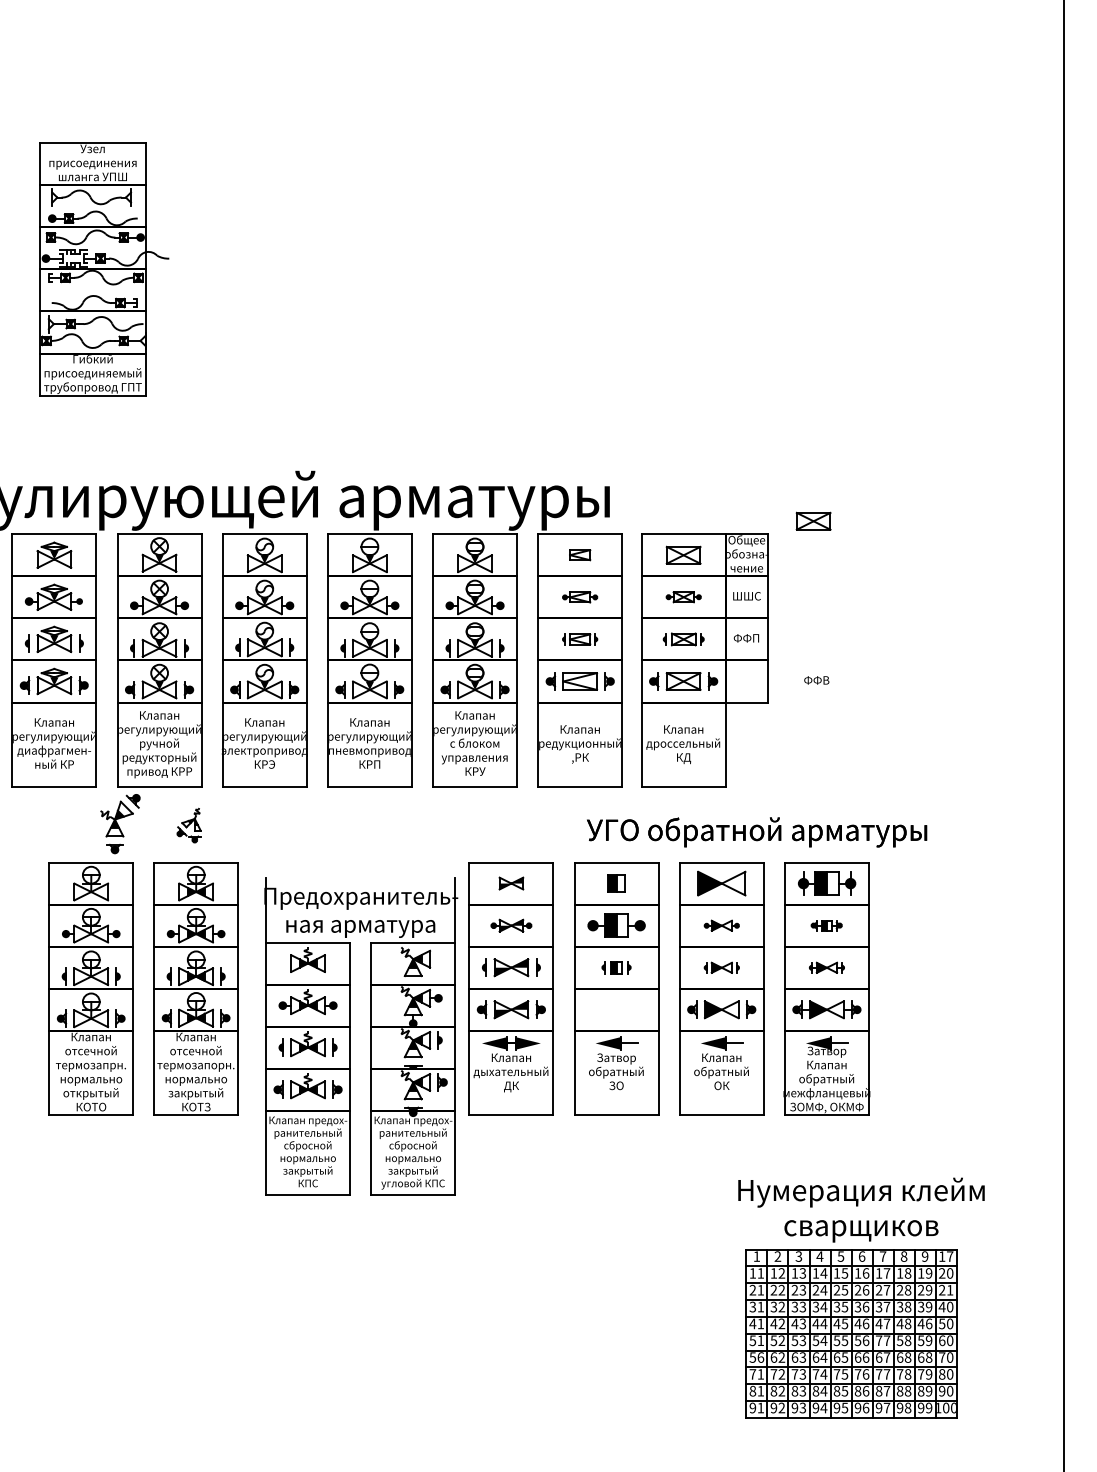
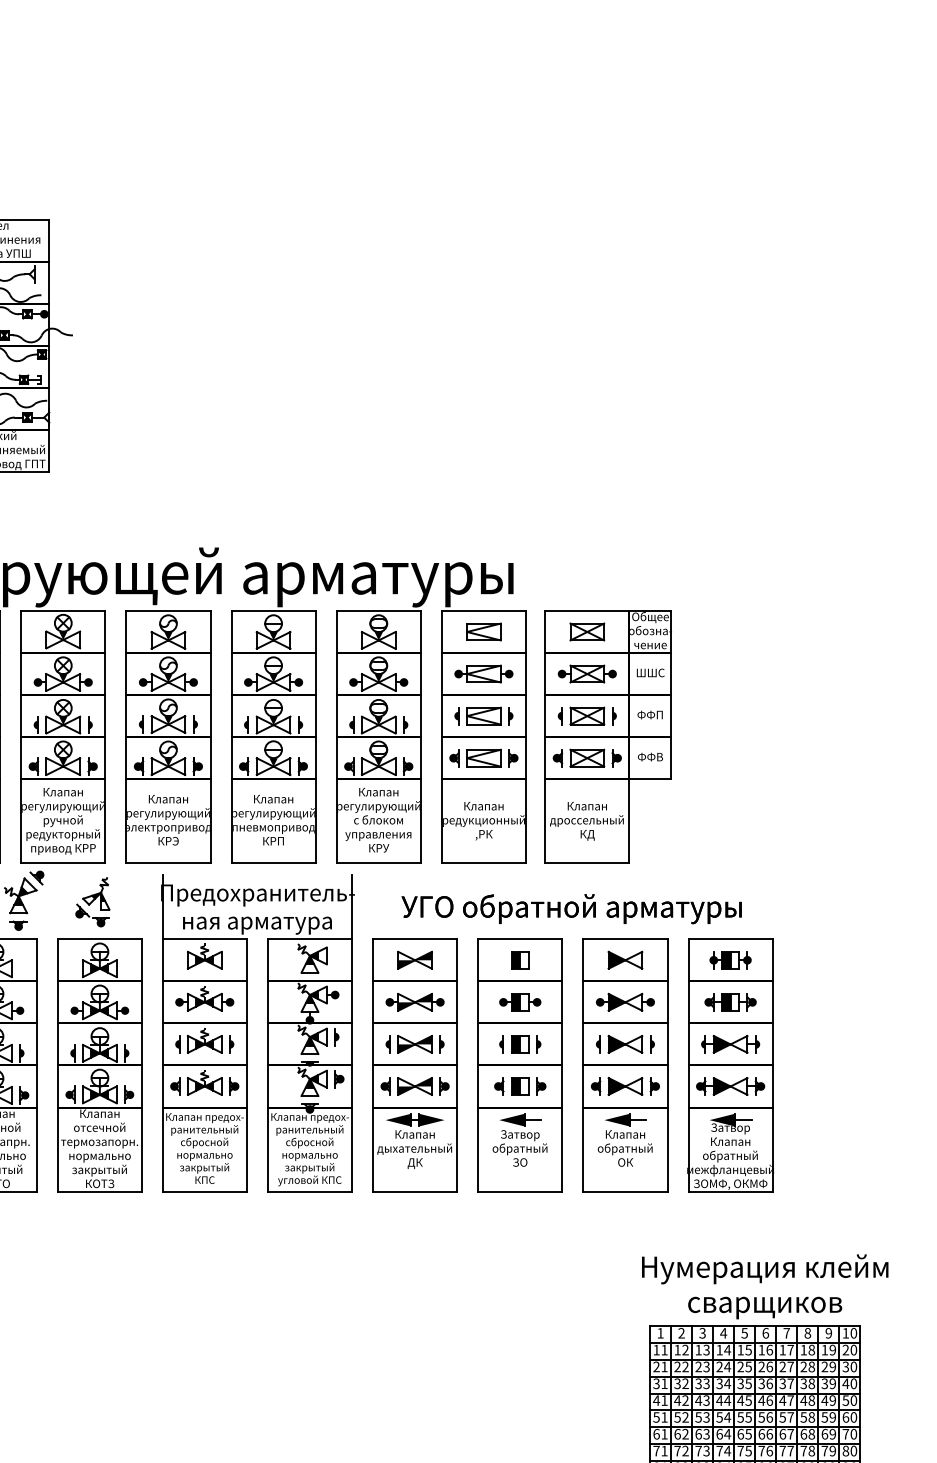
part: (813, 520) -> (717, 597), removed
part: (579, 554) -> (483, 631), size x1.67
part: (683, 596) -> (587, 673), size x1.67
part: (579, 597) -> (483, 674), size x1.67
part: (579, 639) -> (483, 716), size x1.67
part: (683, 639) -> (587, 716), size x1.43
text: (816, 680) -> (650, 757), moved
part: (188, 825) -> (92, 902), size x1.43
text: (757, 832) -> (572, 909), moved
part: (511, 883) -> (415, 960), size x1.43
part: (721, 883) -> (625, 960), size x0.71
part: (826, 883) -> (730, 960), size x0.71
part: (511, 925) -> (415, 1002), size x1.43
part: (616, 925) -> (520, 1002), size x0.71
part: (721, 925) -> (625, 1002), size x1.67
part: (826, 925) -> (730, 1002), size x1.67
part: (616, 967) -> (520, 1044), size x1.43
part: (721, 967) -> (625, 1044), size x1.67
part: (826, 967) -> (730, 1044), size x1.67
part: (616, 1009) -> (520, 1086), added
part: (370, 1036) -> (267, 1033), moved
text: (950, 1256) -> (854, 1333), 17 -> 10
text: (946, 1289) -> (850, 1366), 21 -> 30
text: (928, 1323) -> (832, 1400), 46 -> 49
text: (878, 1340) -> (782, 1417), 77 -> 57
text: (756, 1357) -> (660, 1434), 56 -> 61
text: (928, 1357) -> (832, 1434), 68 -> 69

